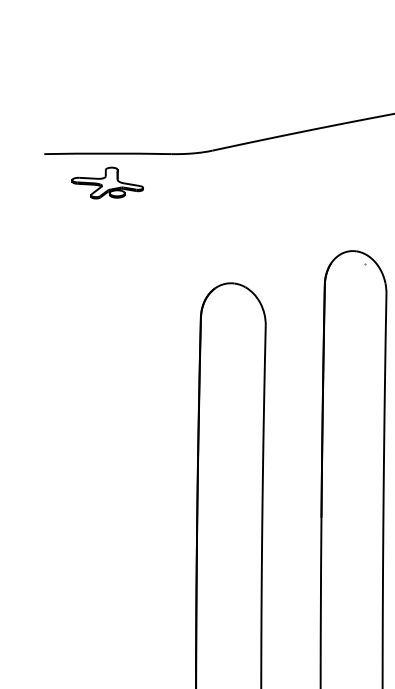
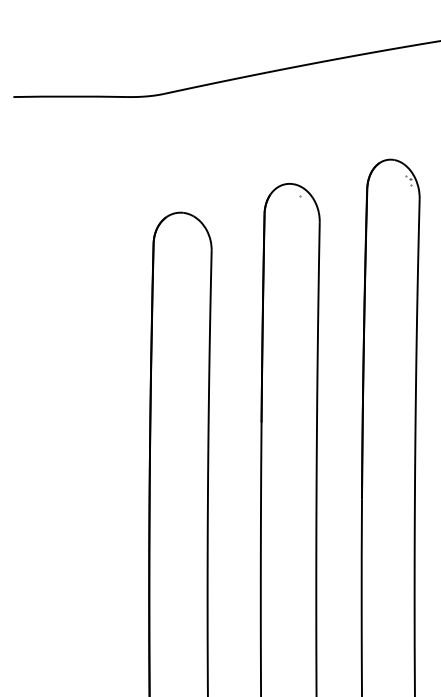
part: (106, 182) -> (69, 122), removed

